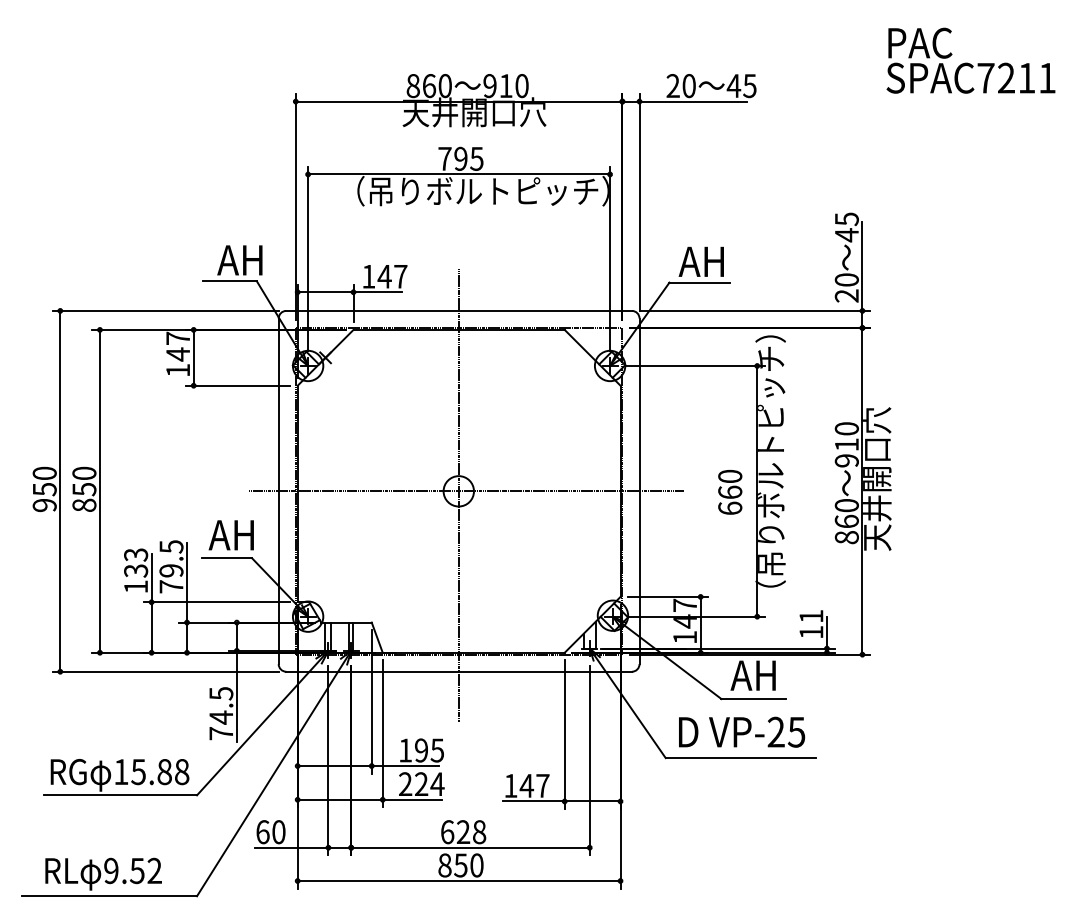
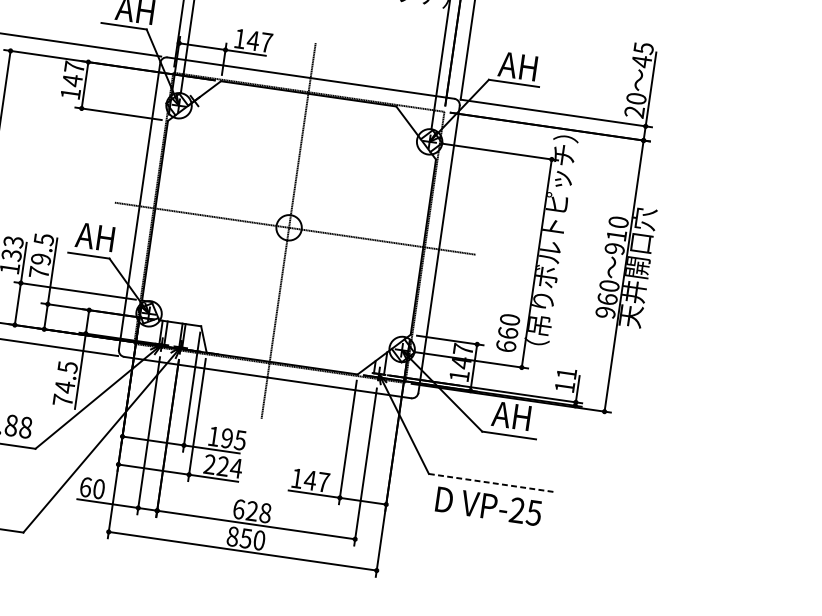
text: (730, 492) -> (508, 333), moved
text: (846, 537) -> (605, 312), 860 -> 960
text: (742, 731) -> (489, 505), moved
line: (741, 758) -> (491, 483), solid -> dashed

